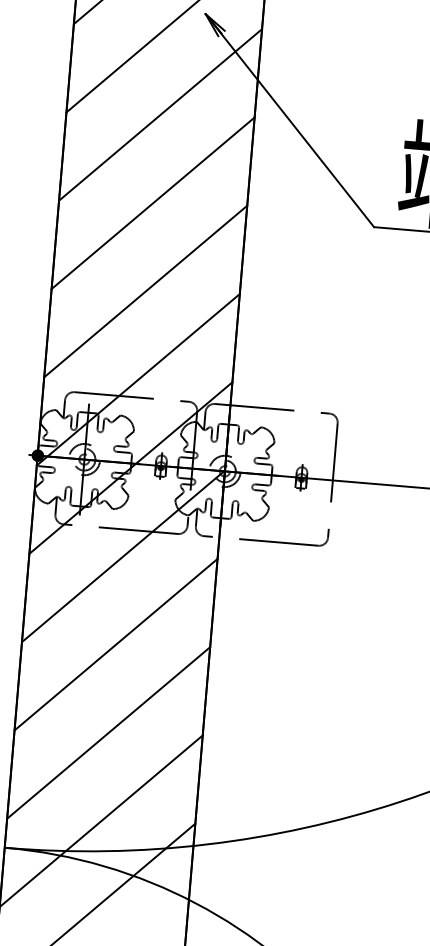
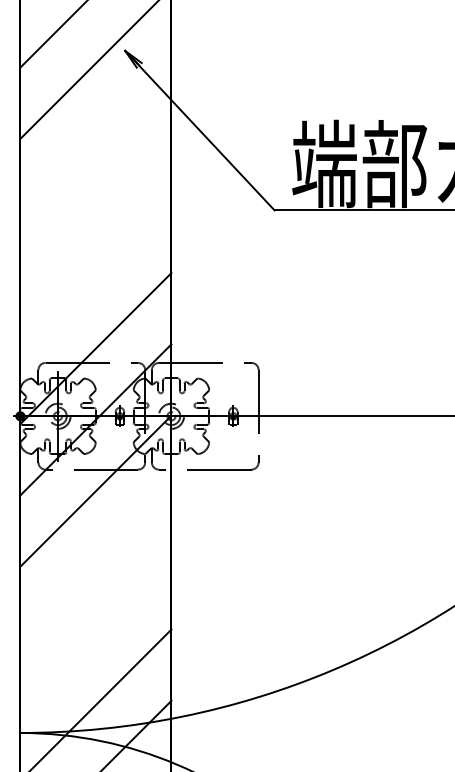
line: (160, 114) -> (95, 134), removed
line: (152, 202) -> (95, 205), removed
line: (145, 291) -> (95, 277), removed
line: (115, 644) -> (95, 562), removed
line: (108, 732) -> (95, 633), removed

